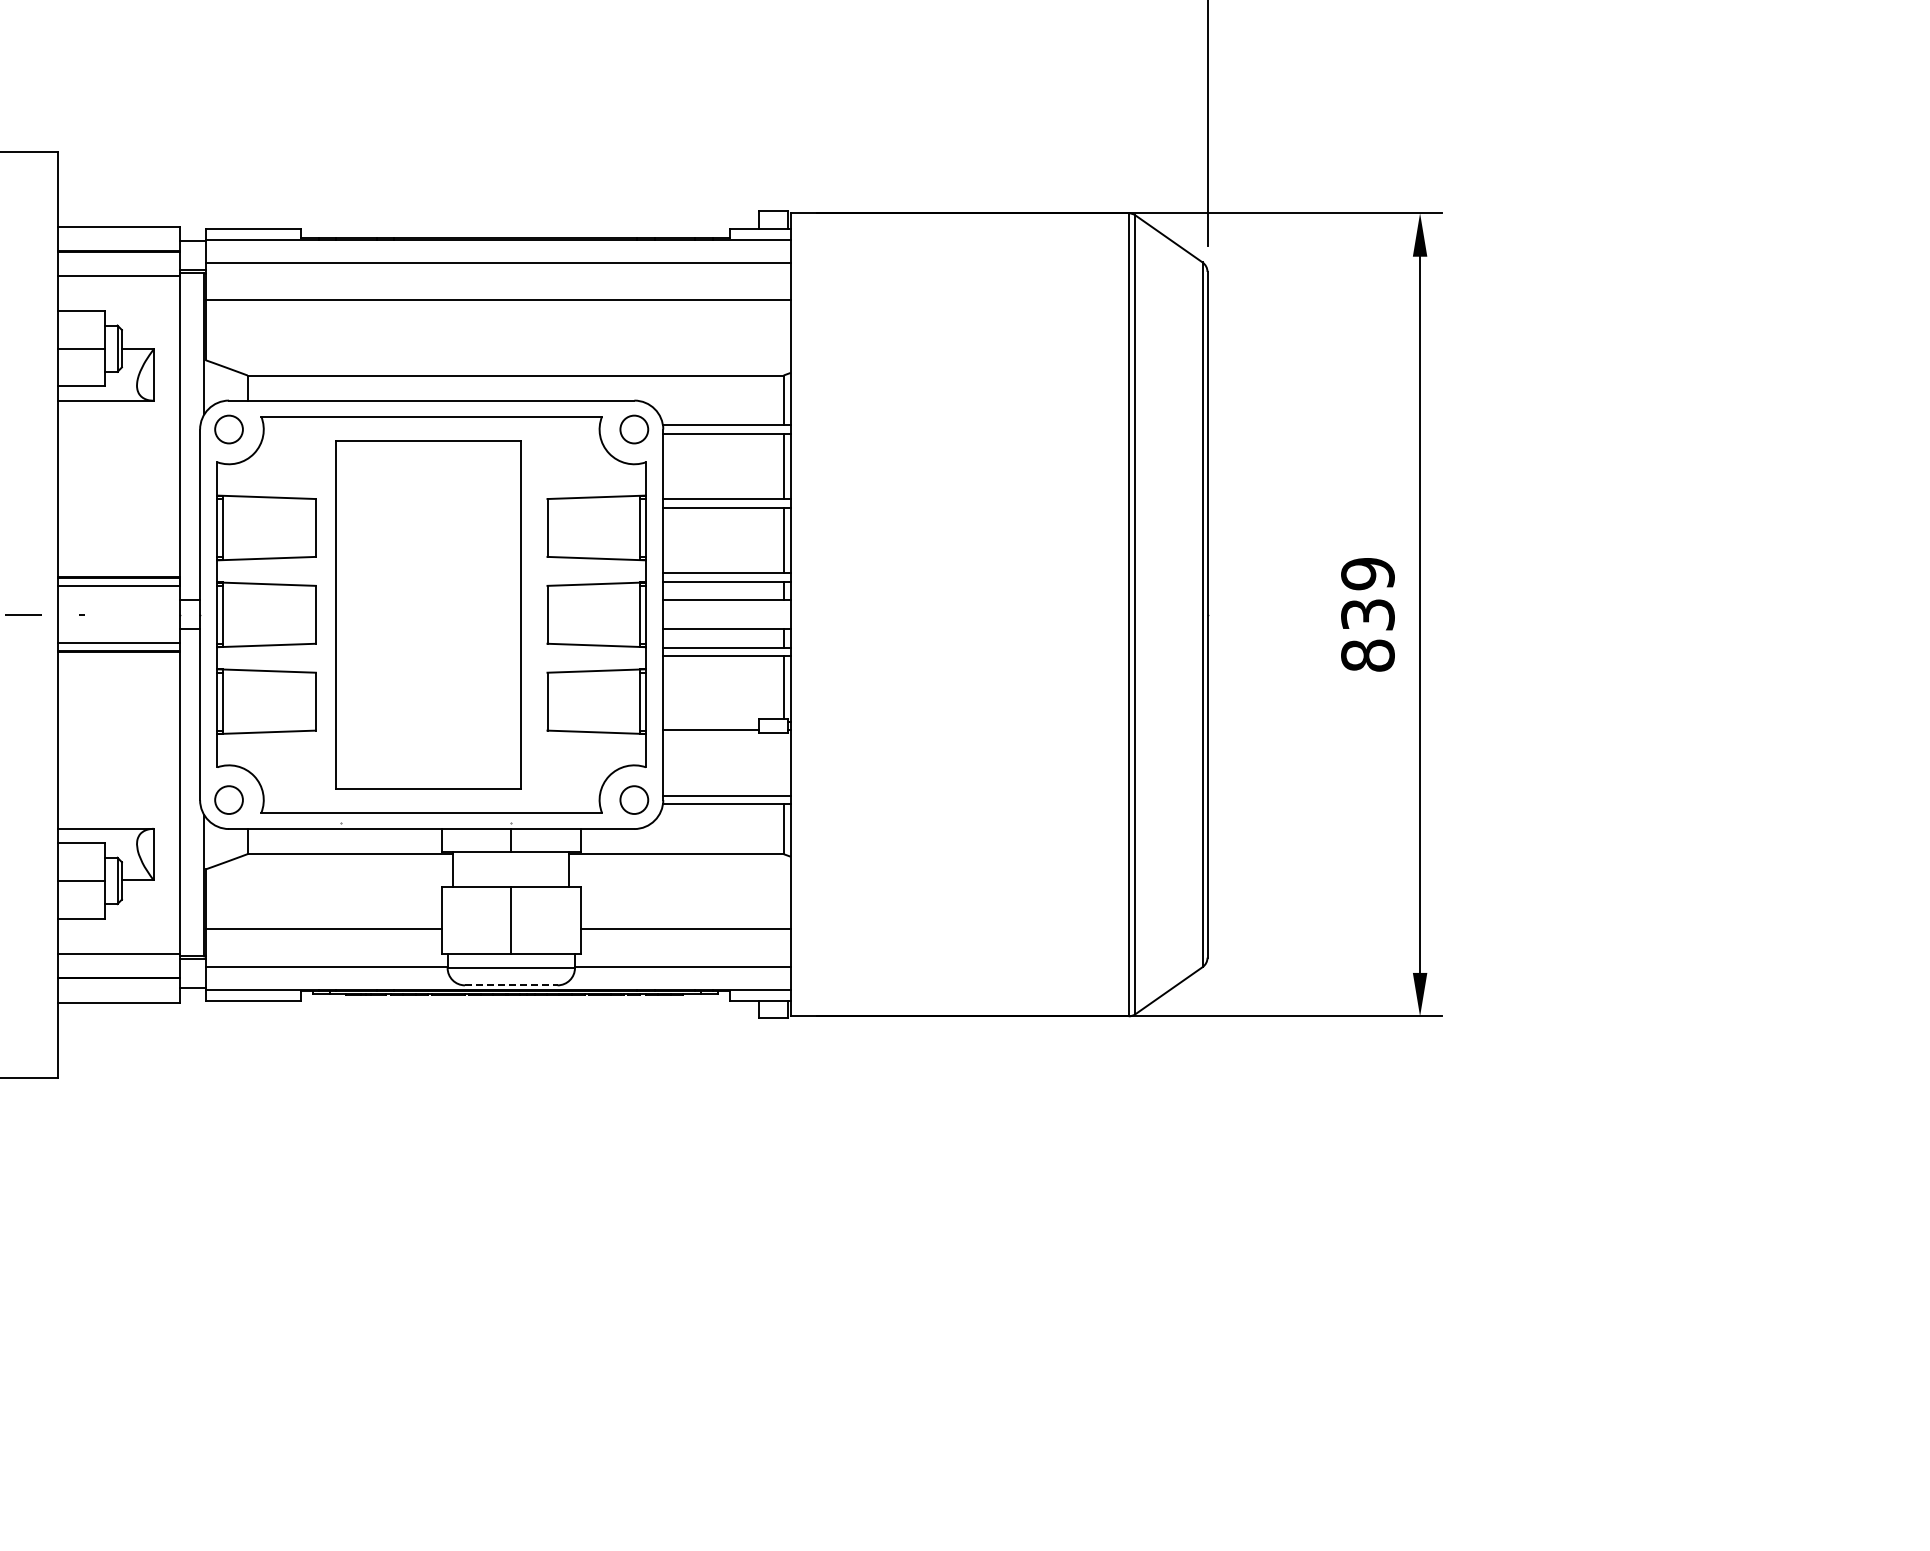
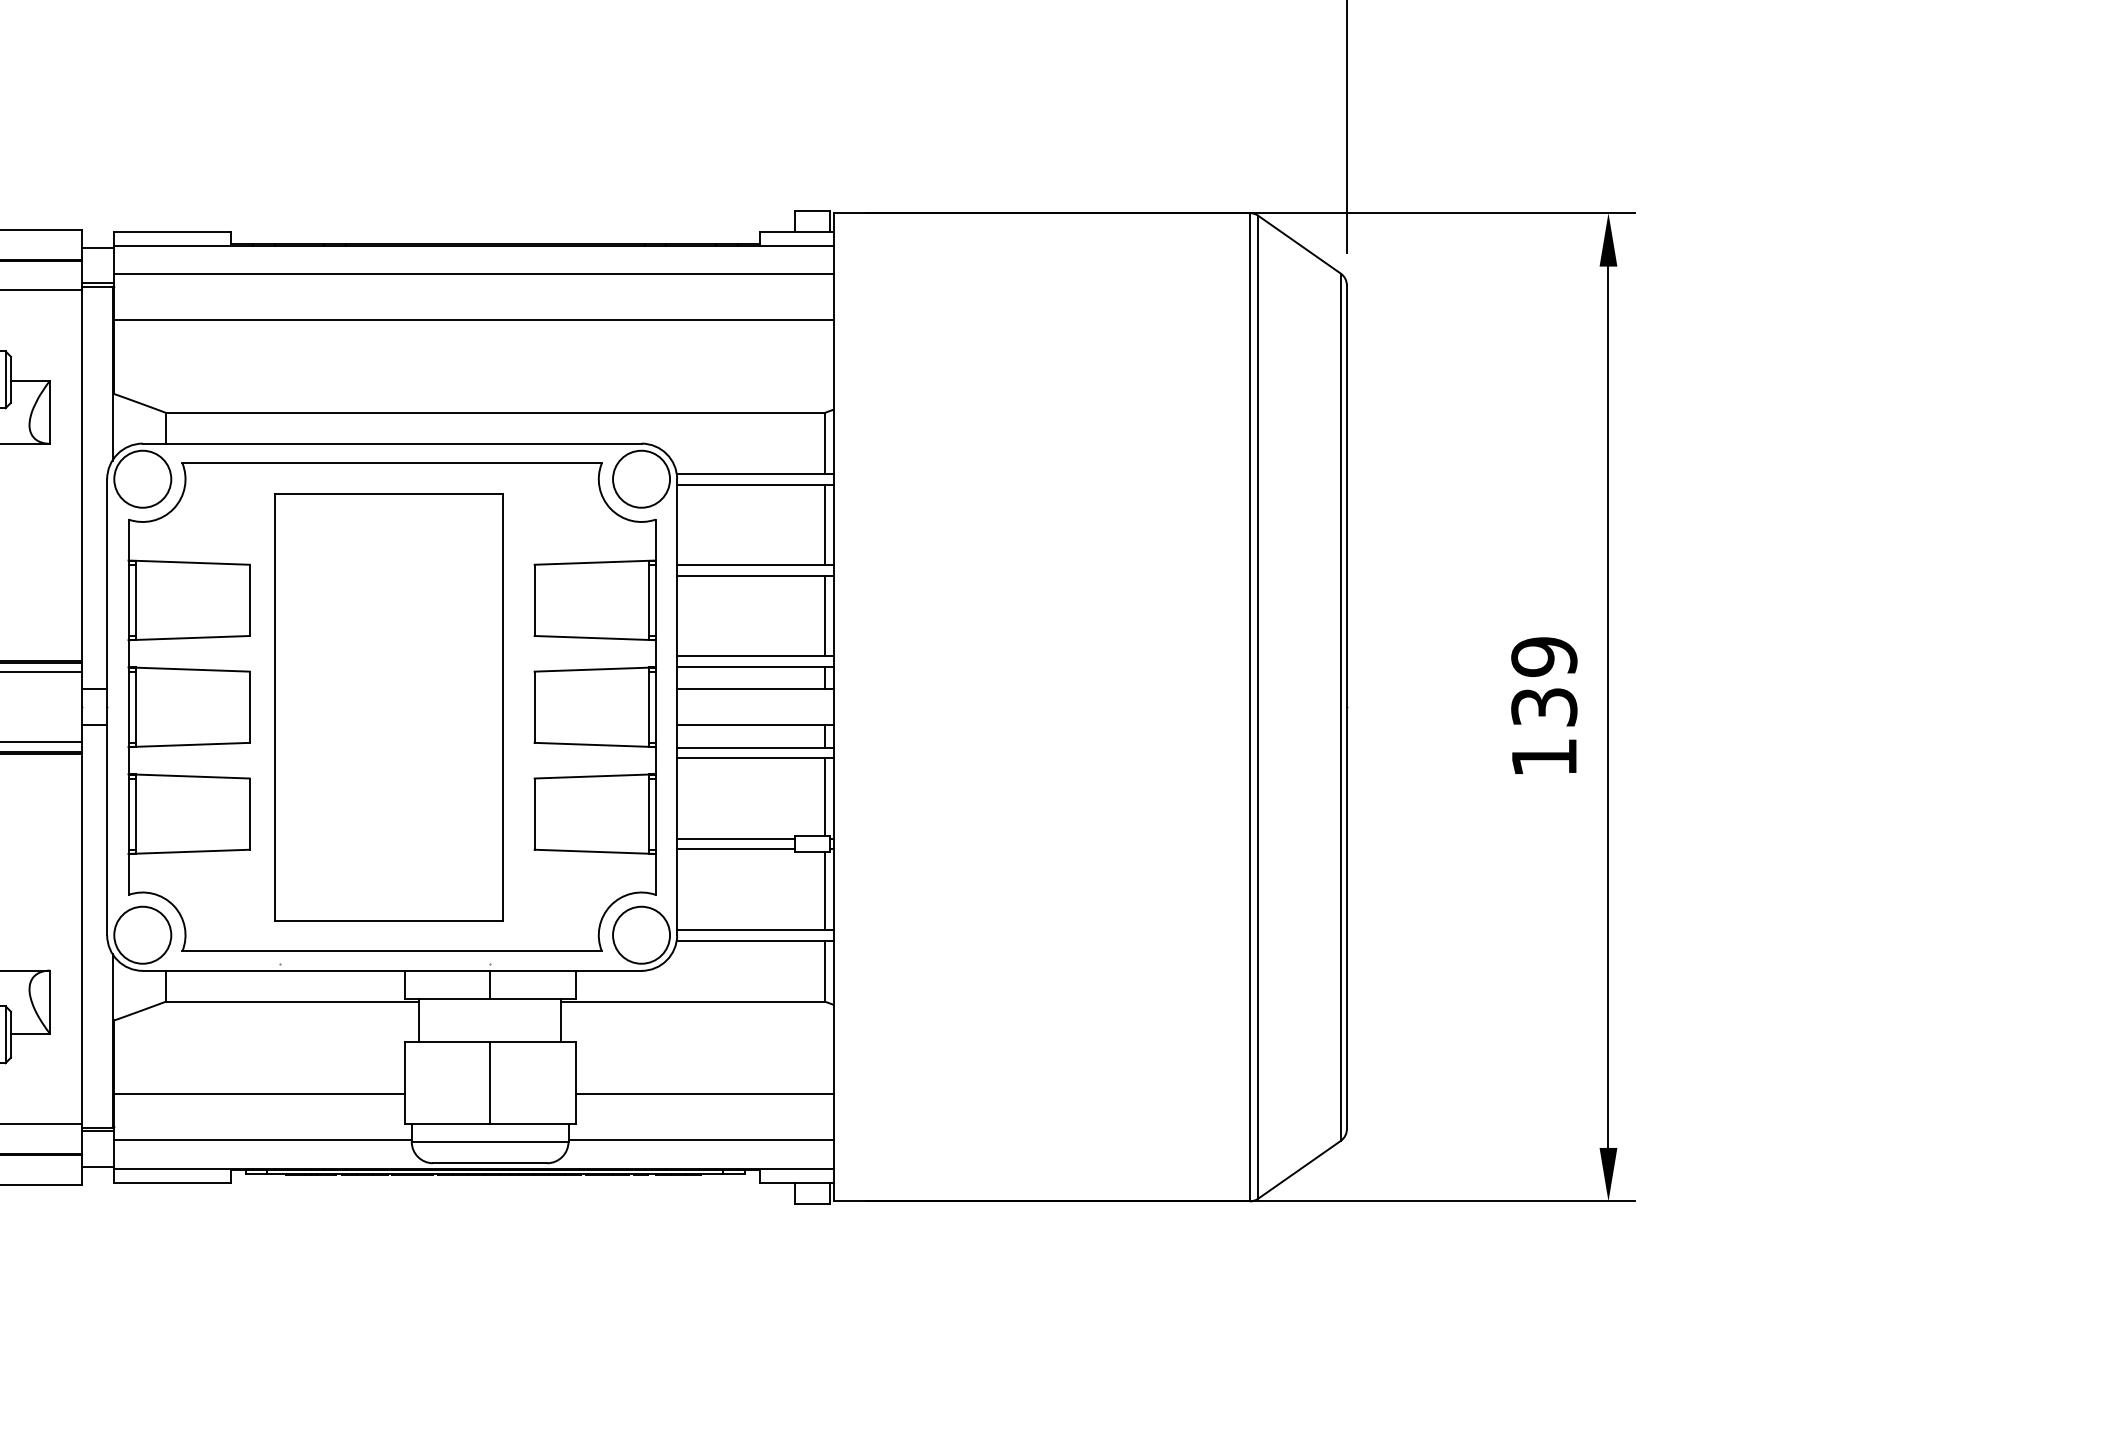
circle: (228, 429) -> (142, 479), size x1.67
circle: (634, 429) -> (641, 479), size x1.67
text: (1367, 655) -> (1543, 757), 839 -> 139
line: (710, 721) -> (735, 838), added
line: (783, 763) -> (825, 890), added
circle: (228, 799) -> (142, 934), size x1.67
circle: (634, 799) -> (641, 934), size x1.67
line: (511, 985) -> (490, 1163), dashed -> solid

